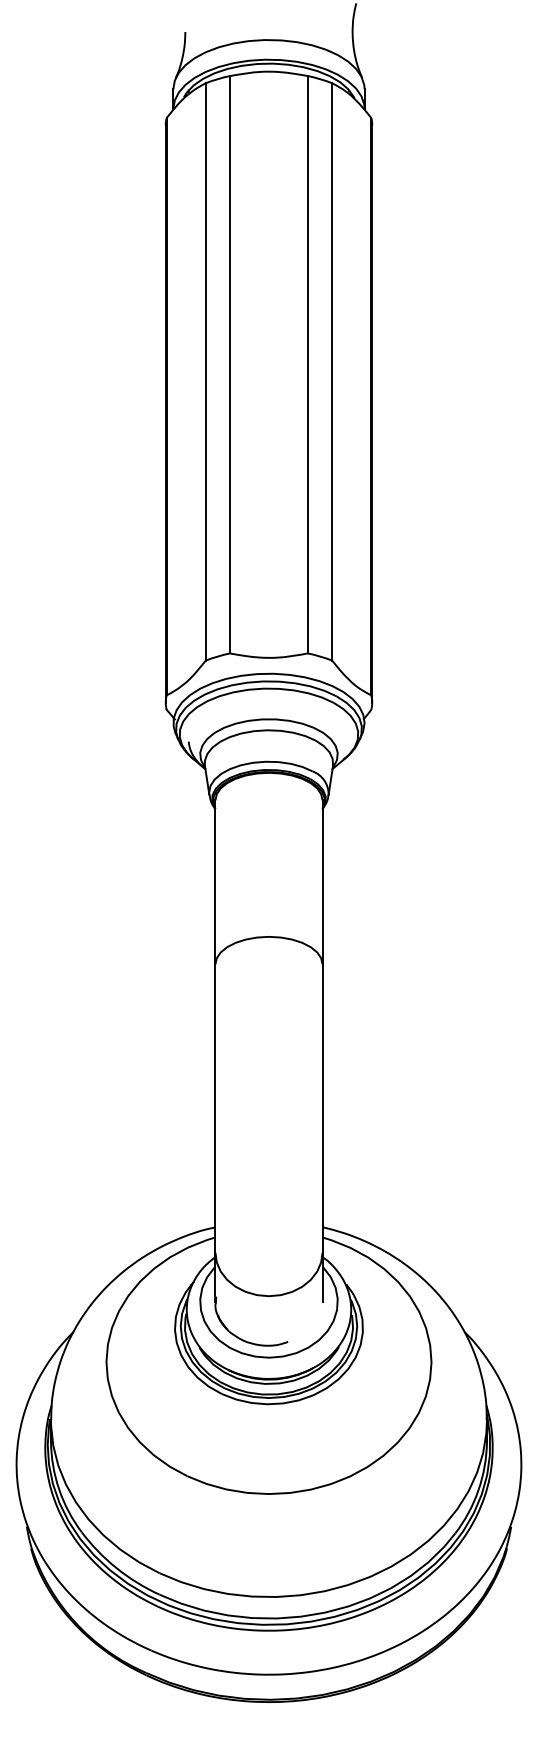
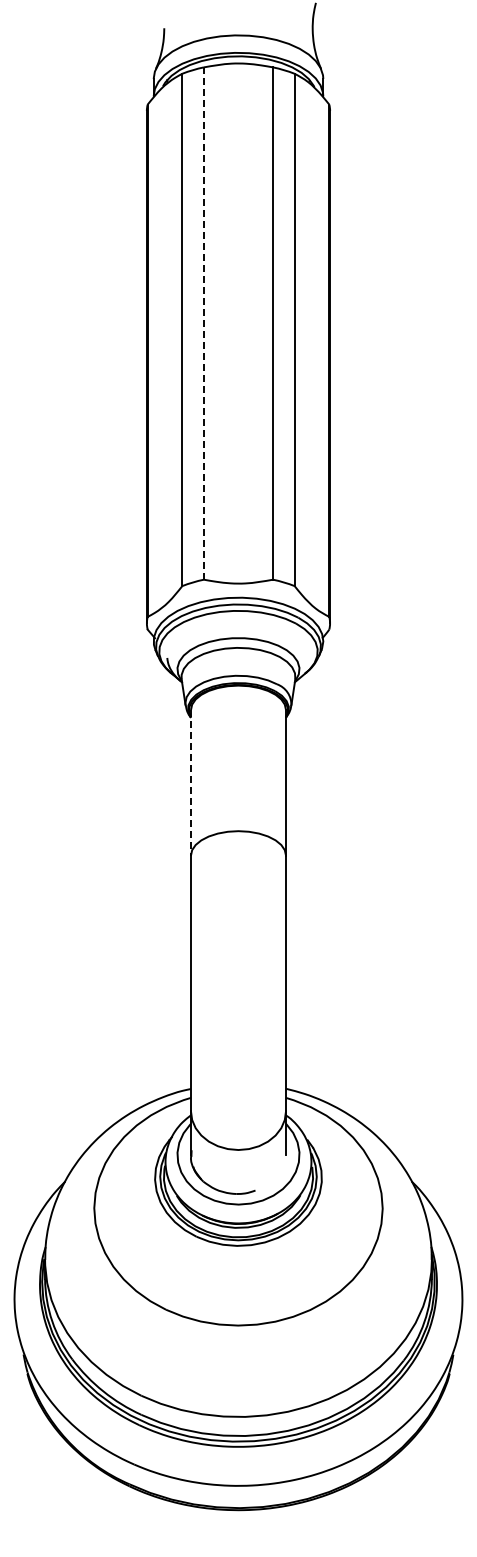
line: (229, 365) -> (203, 324), solid -> dashed
line: (214, 882) -> (190, 782), solid -> dashed

